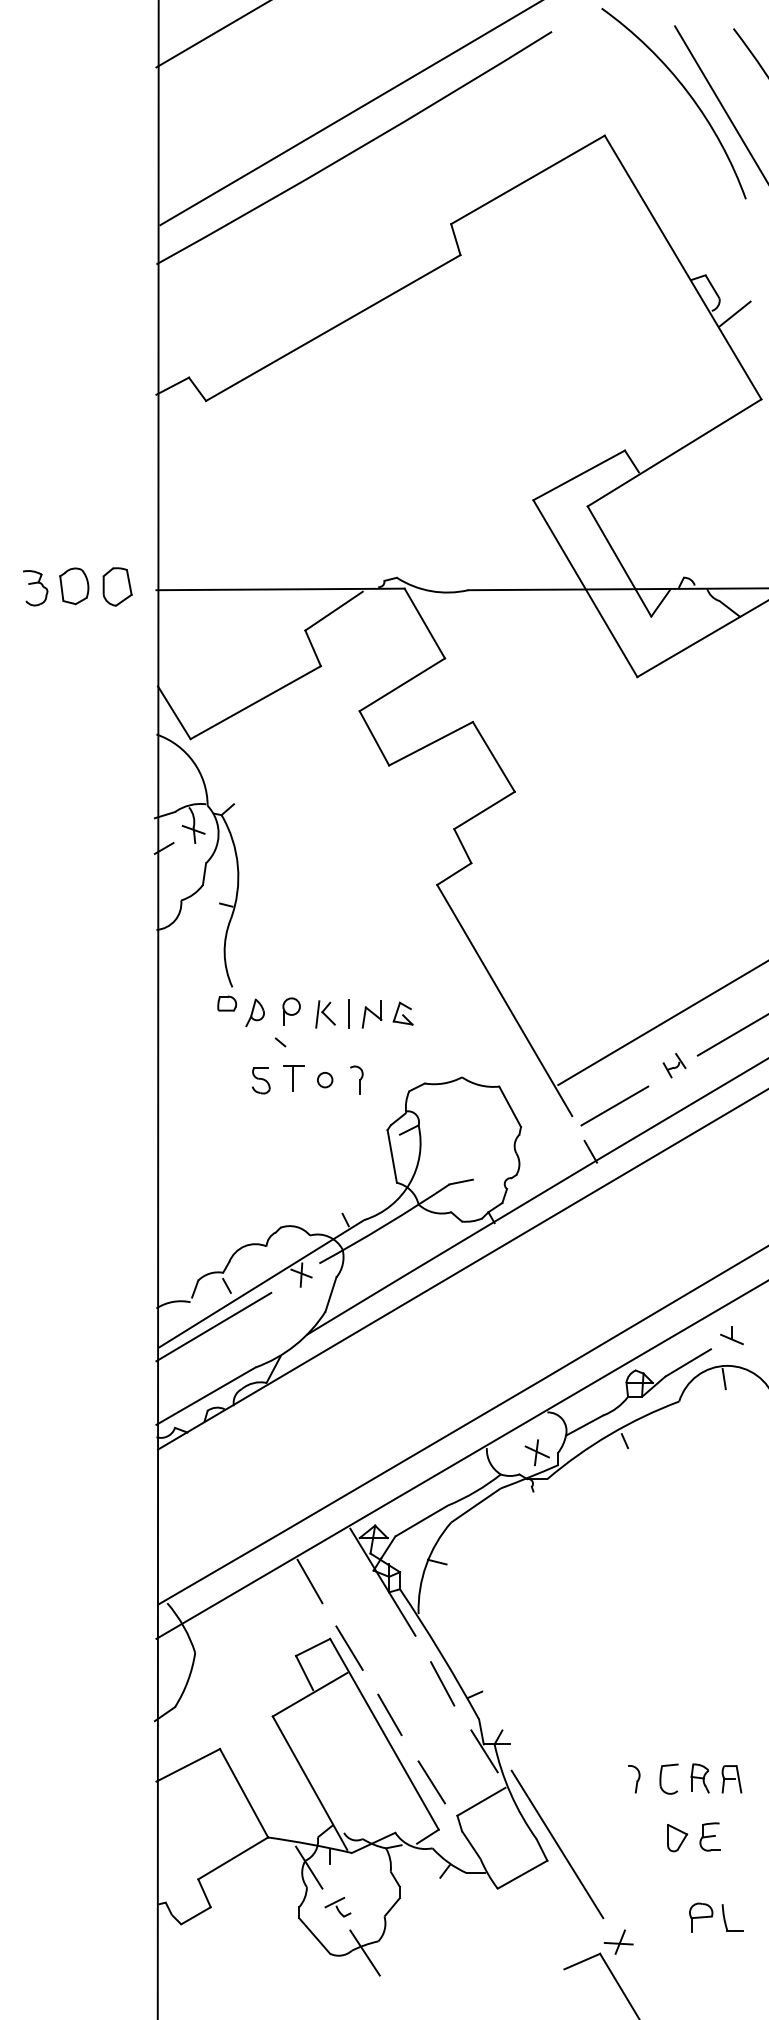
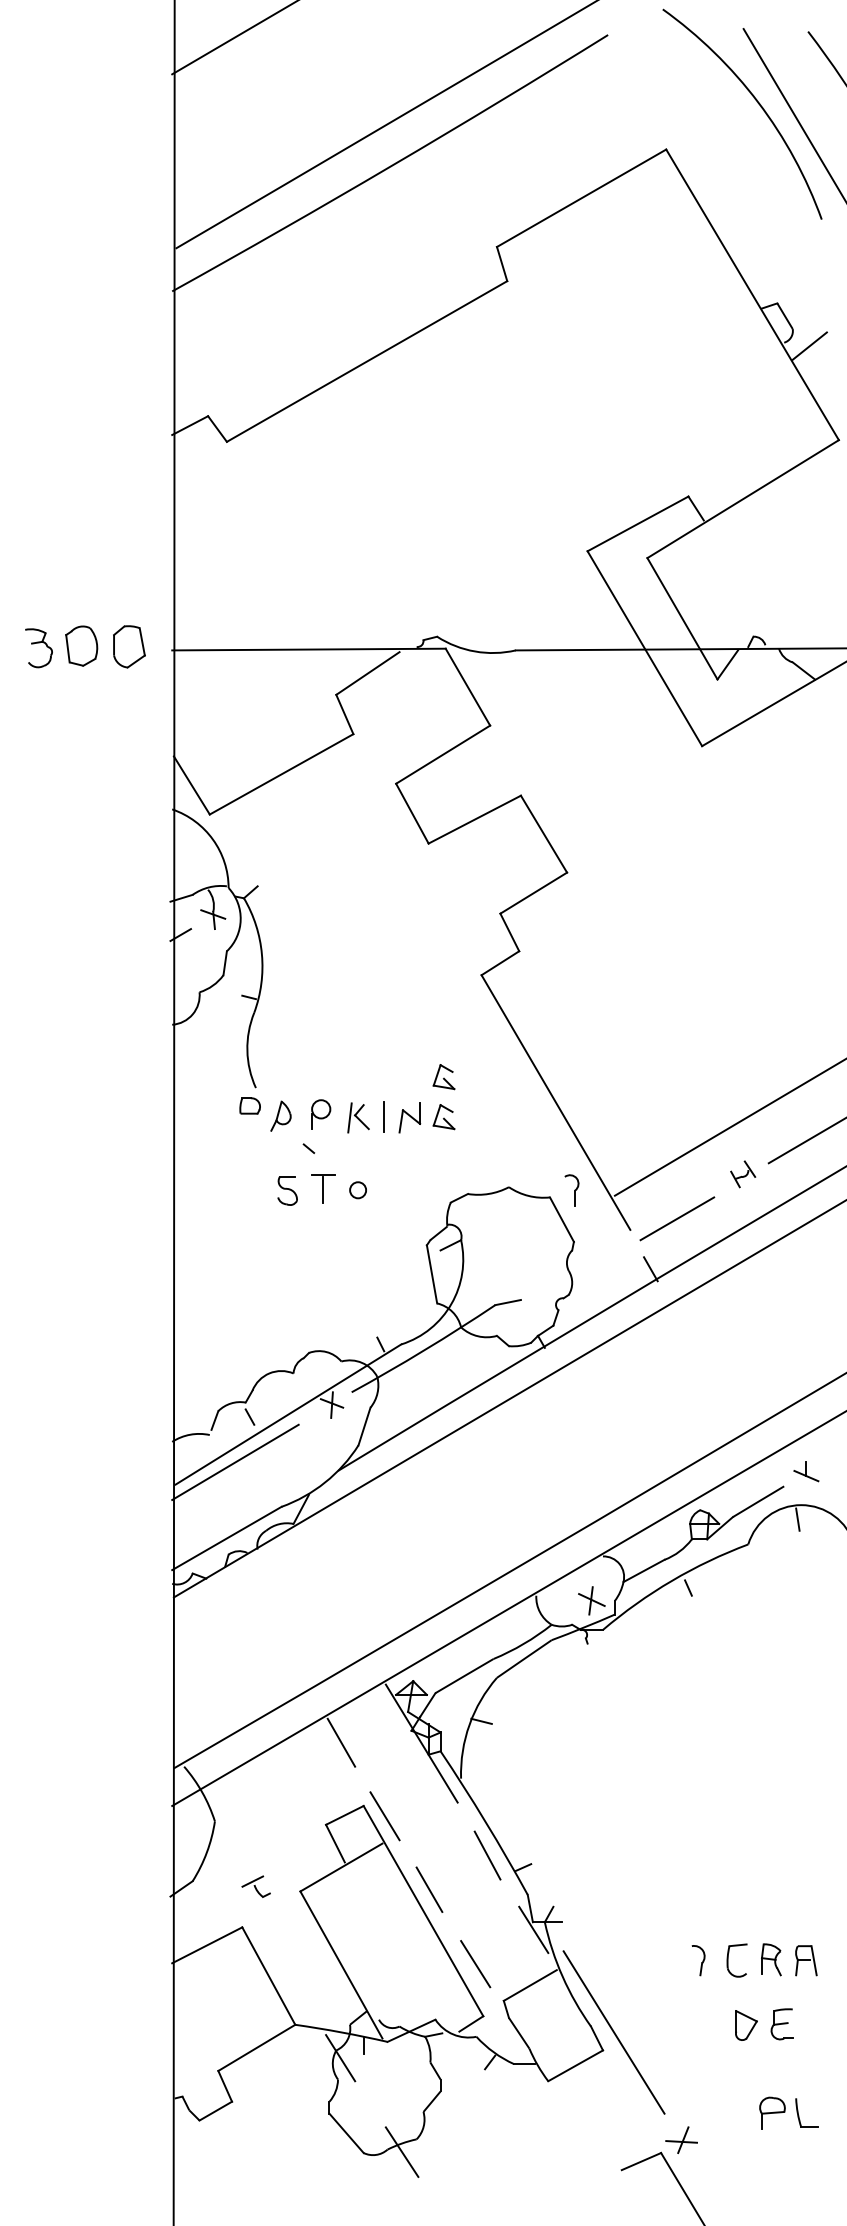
part: (402, 977) -> (443, 1077), added
part: (356, 1080) -> (571, 1190), moved
part: (337, 1907) -> (255, 1886), moved

